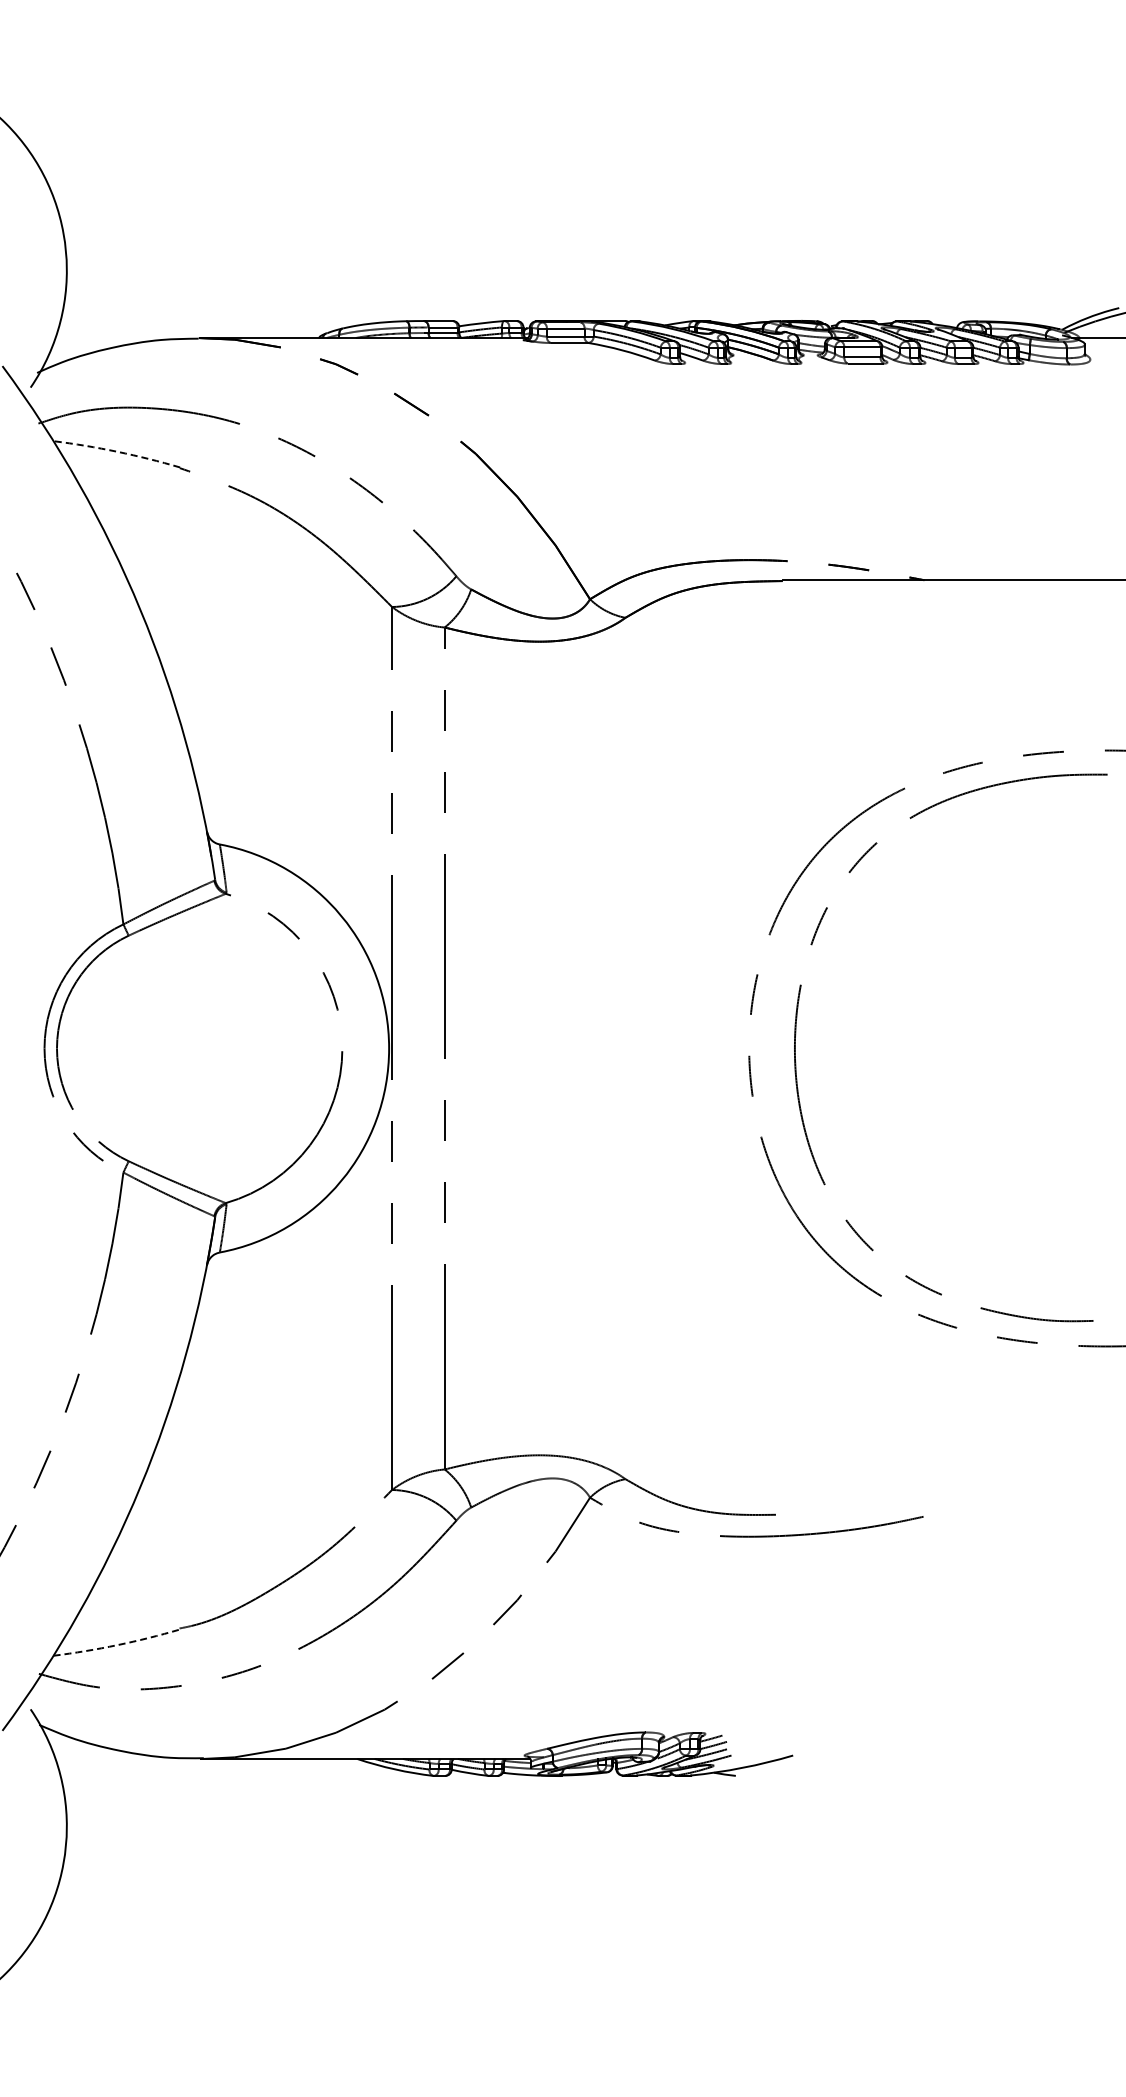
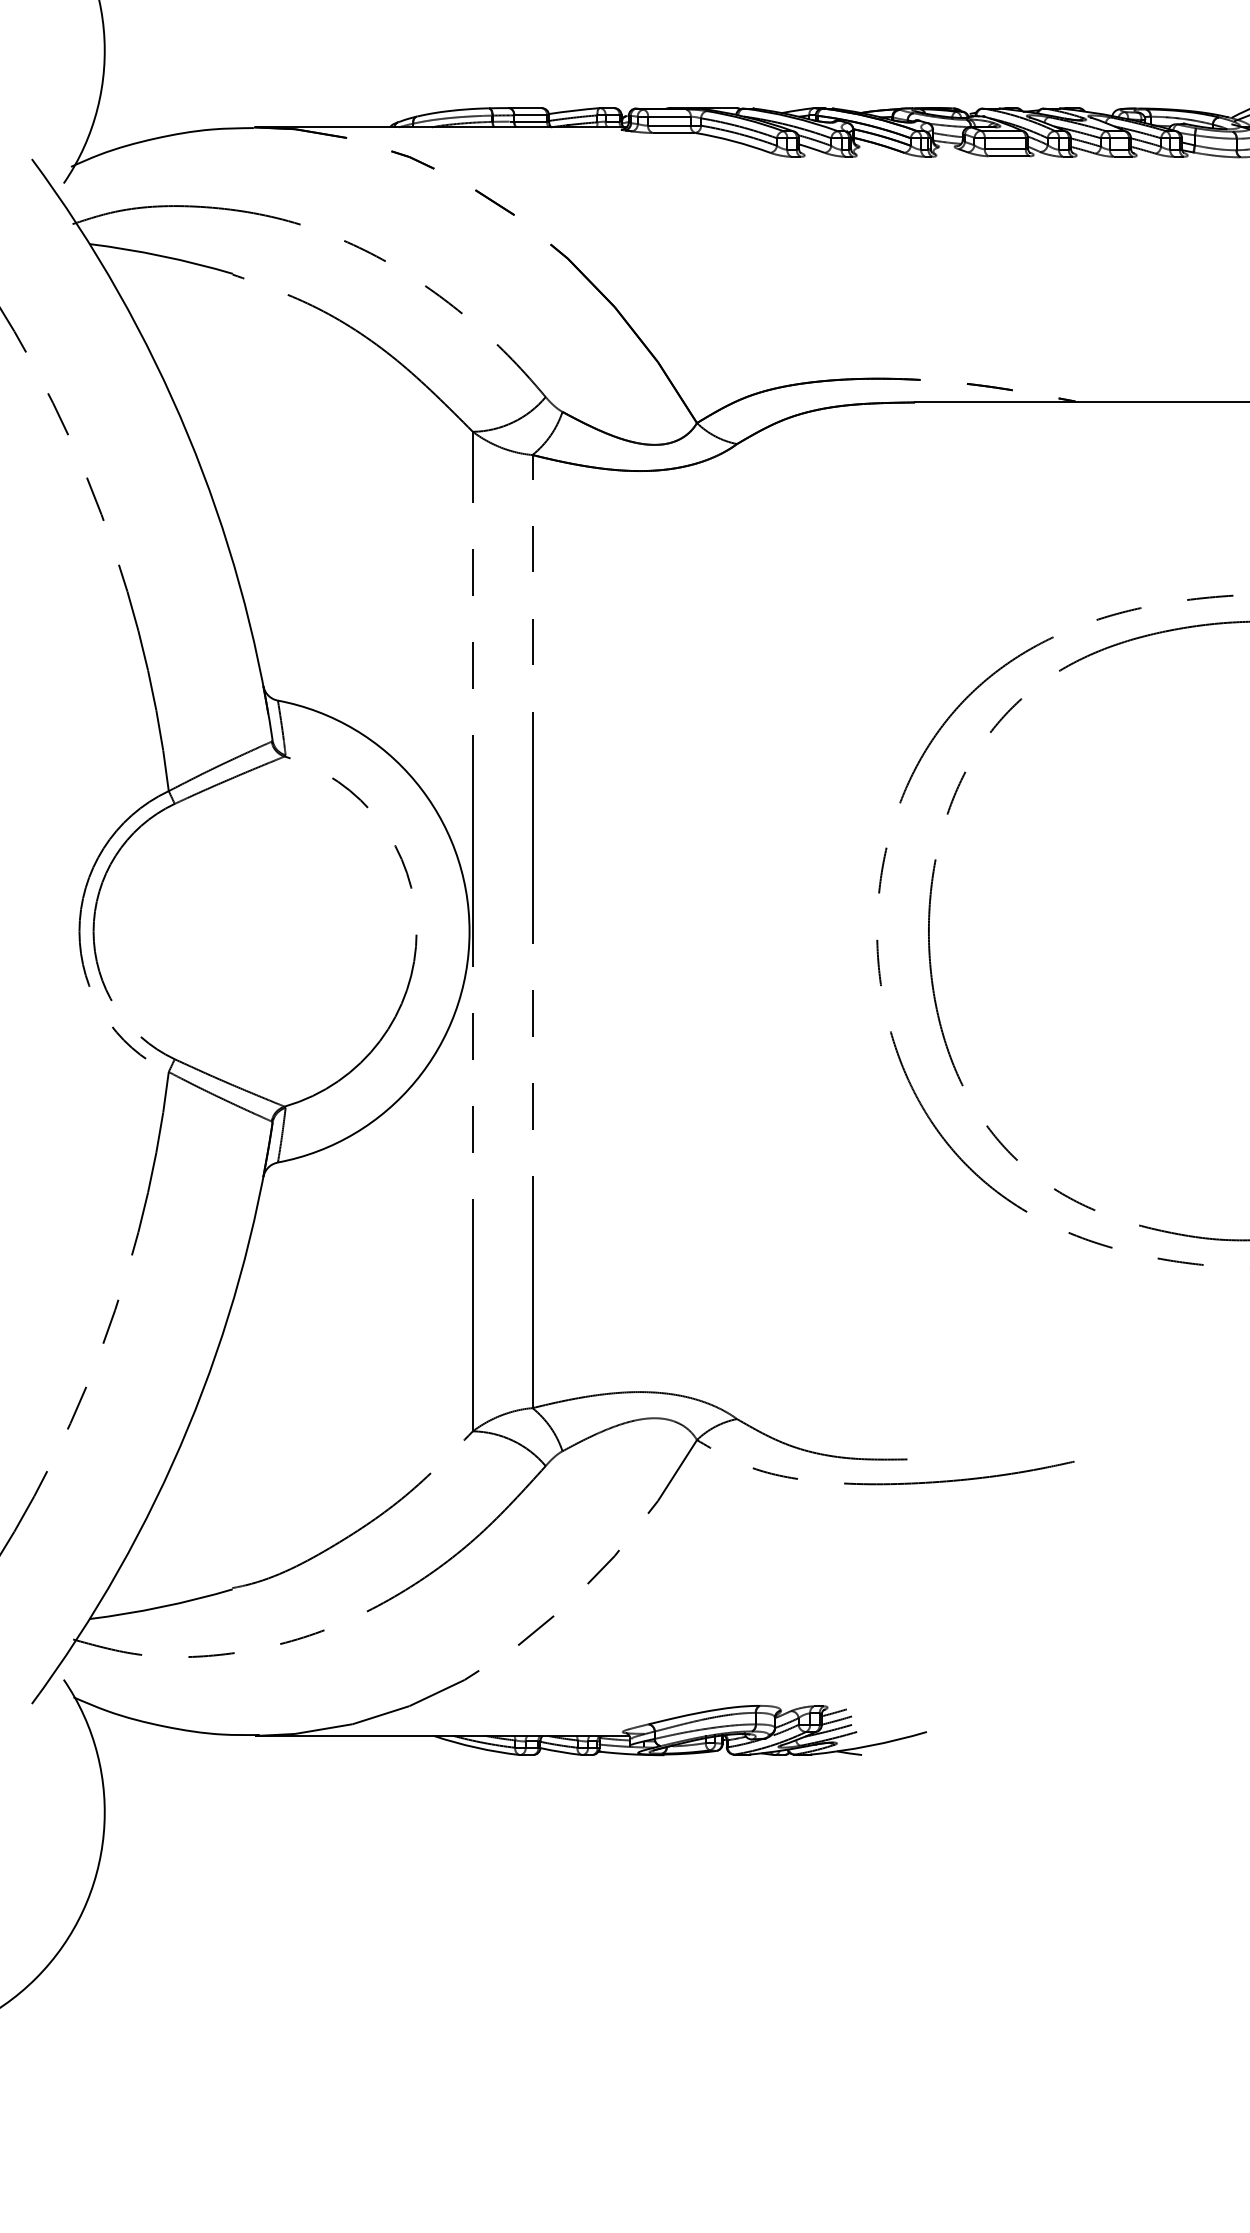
arc: (117, 451) -> (162, 255), dashed -> solid
arc: (117, 1645) -> (162, 1607), dashed -> solid

